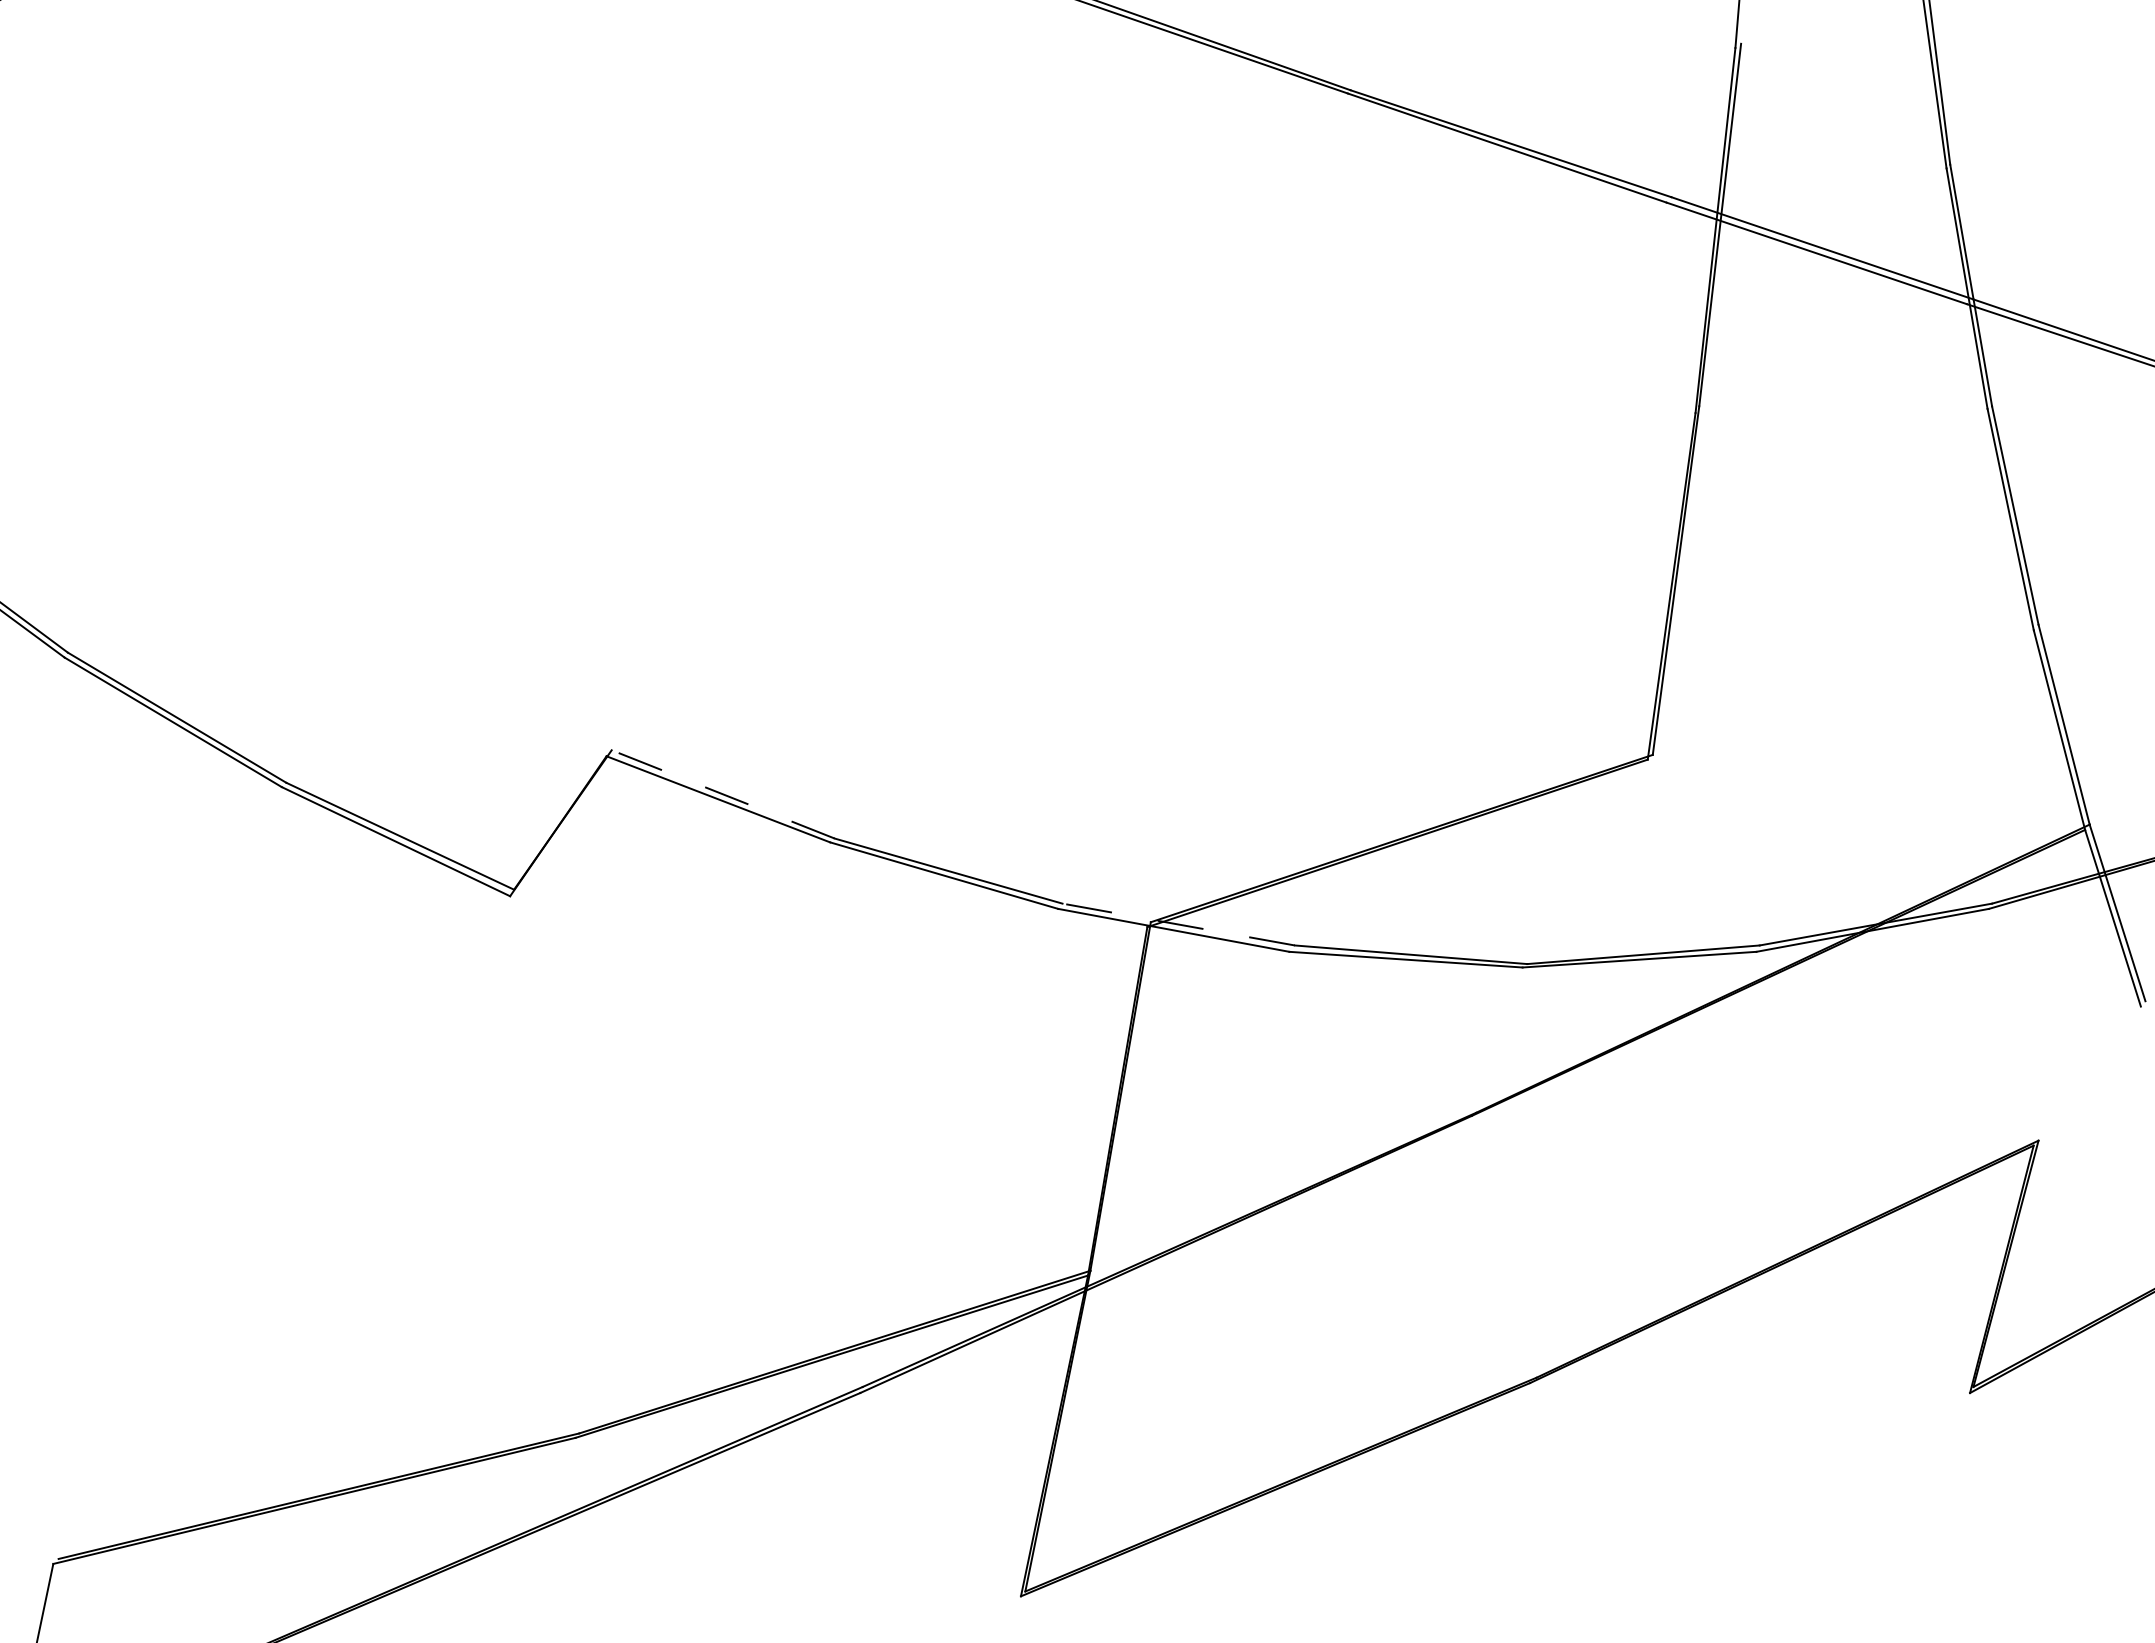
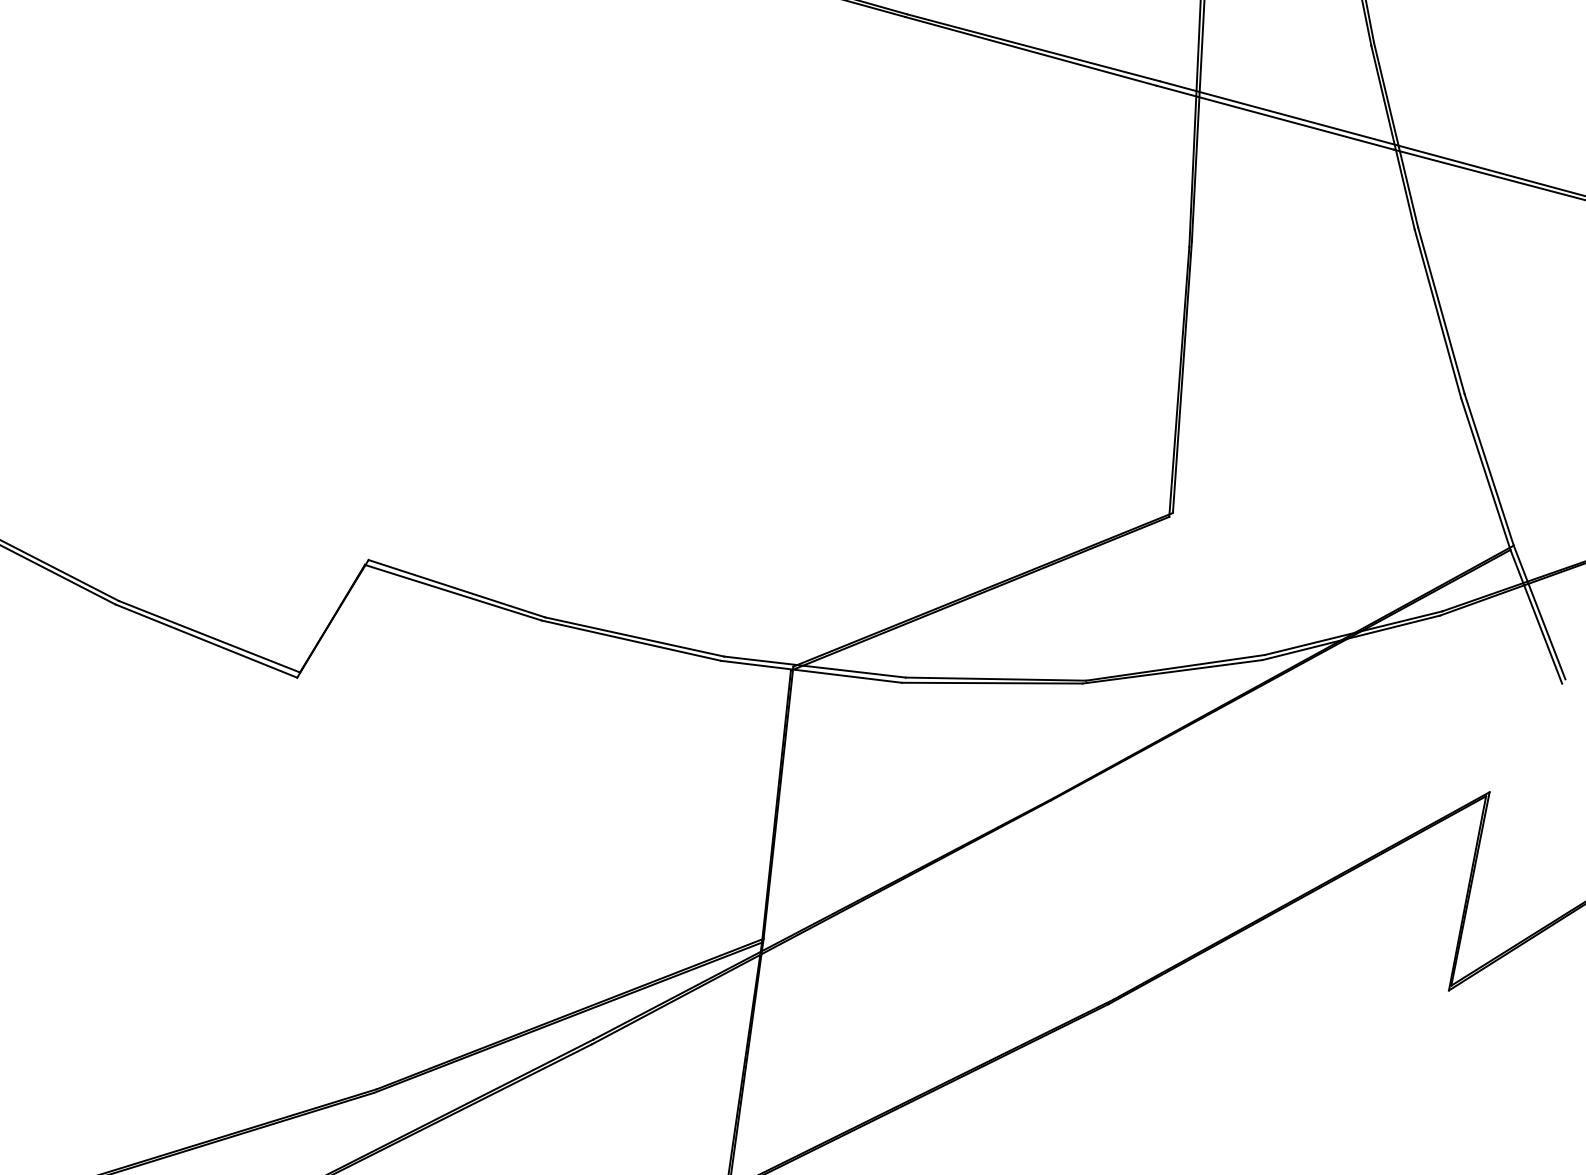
line: (723, 794) -> (457, 588), dashed -> solid
line: (1178, 924) -> (814, 667), dashed -> solid

